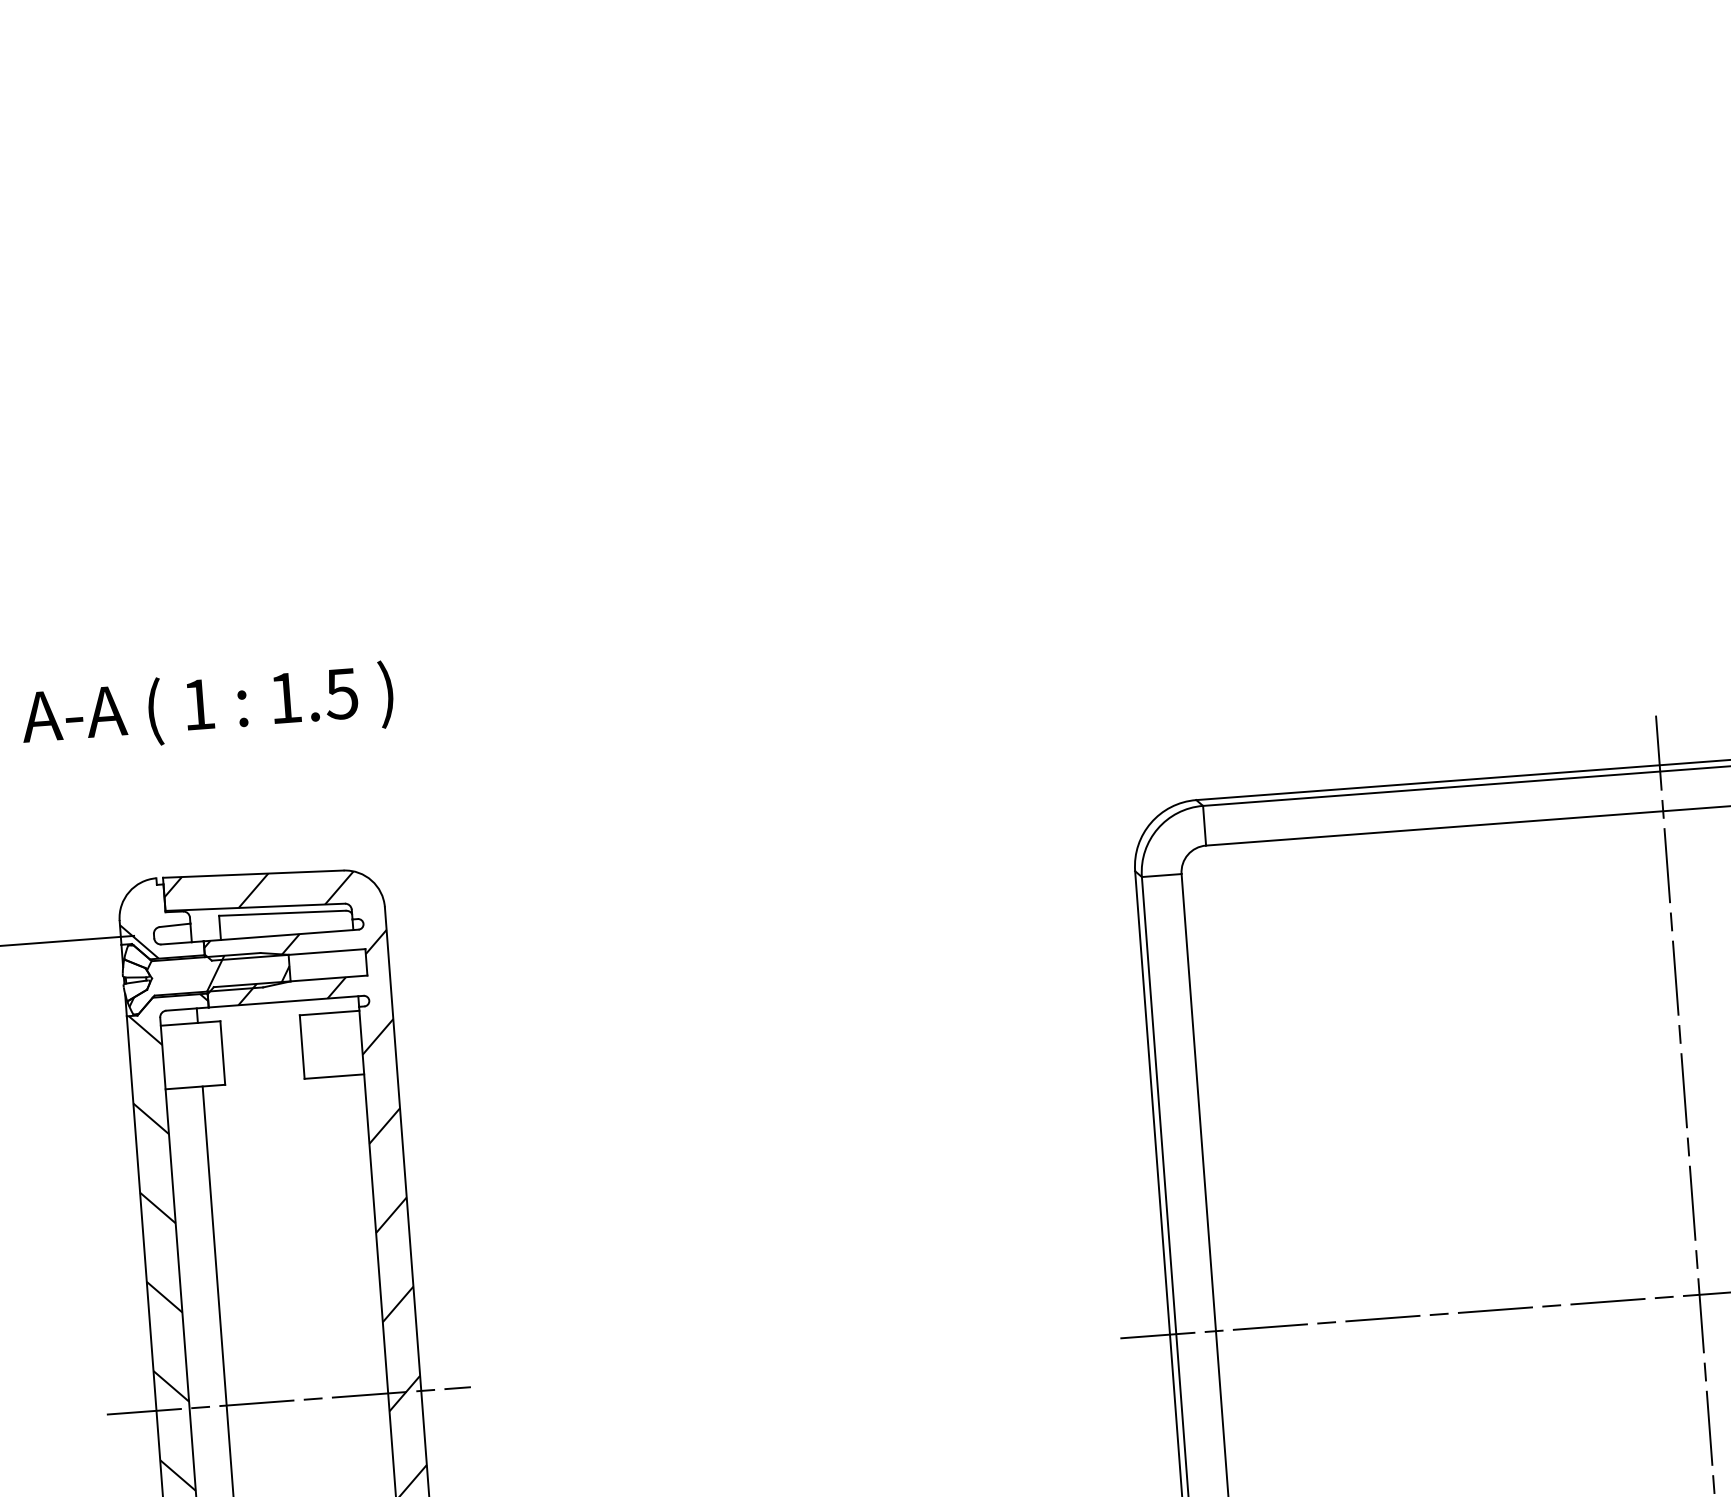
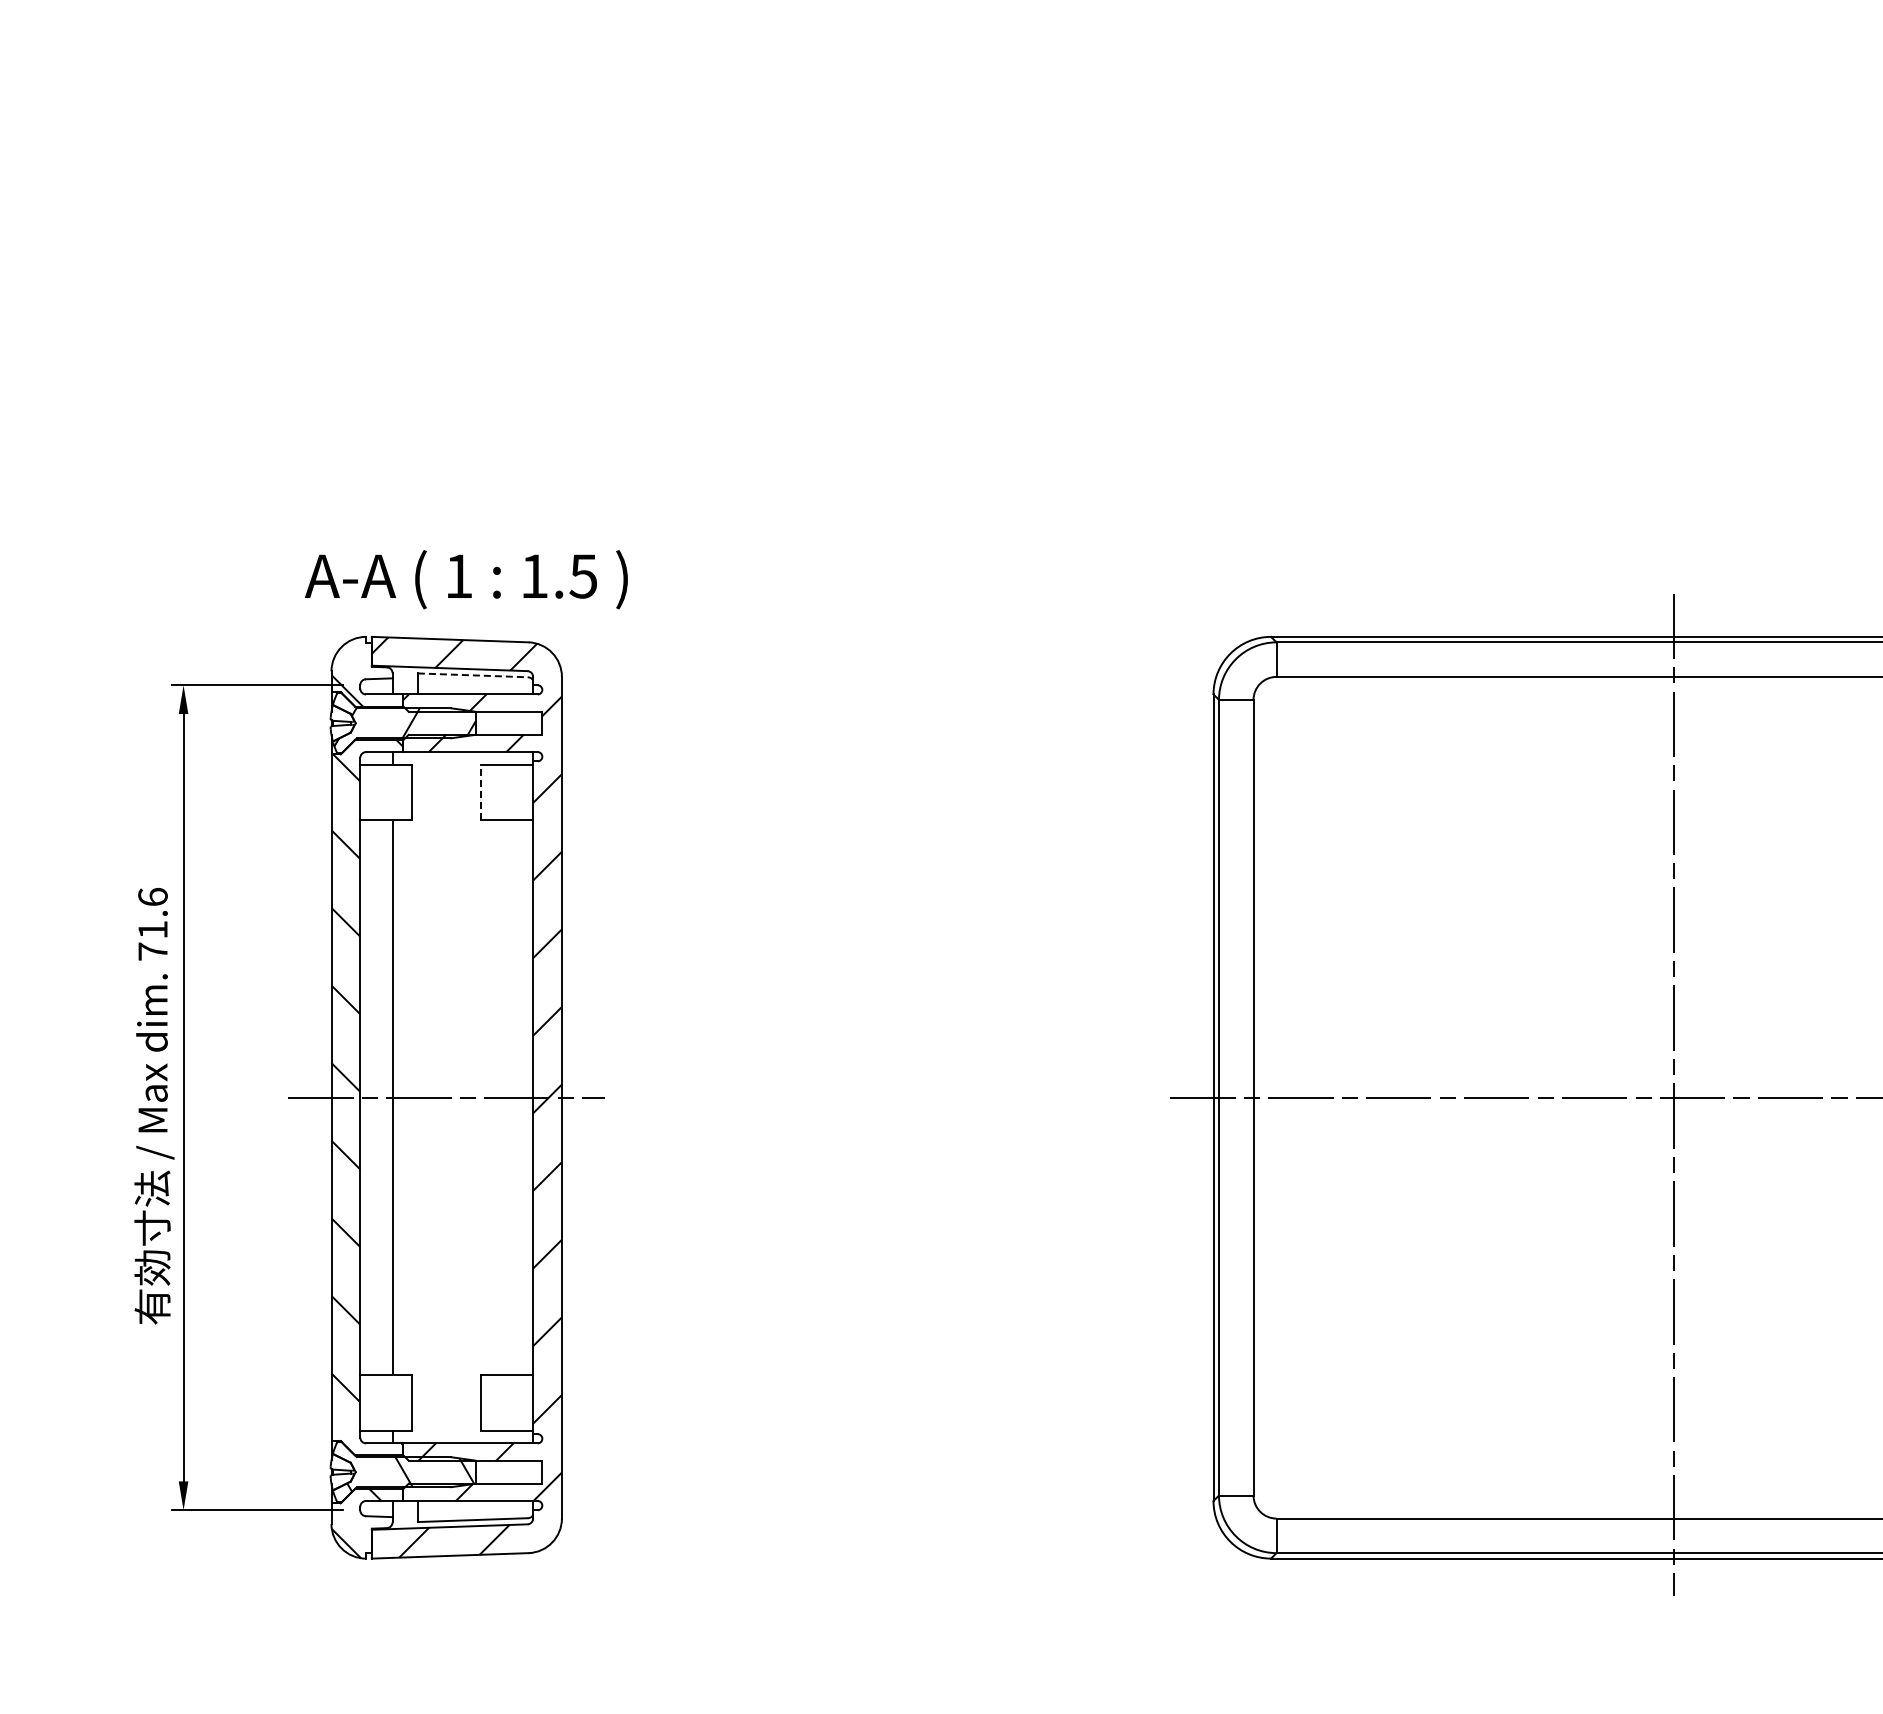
text: (206, 707) -> (465, 579), moved
line: (282, 913) -> (472, 675), solid -> dashed
line: (302, 1047) -> (481, 792), solid -> dashed

